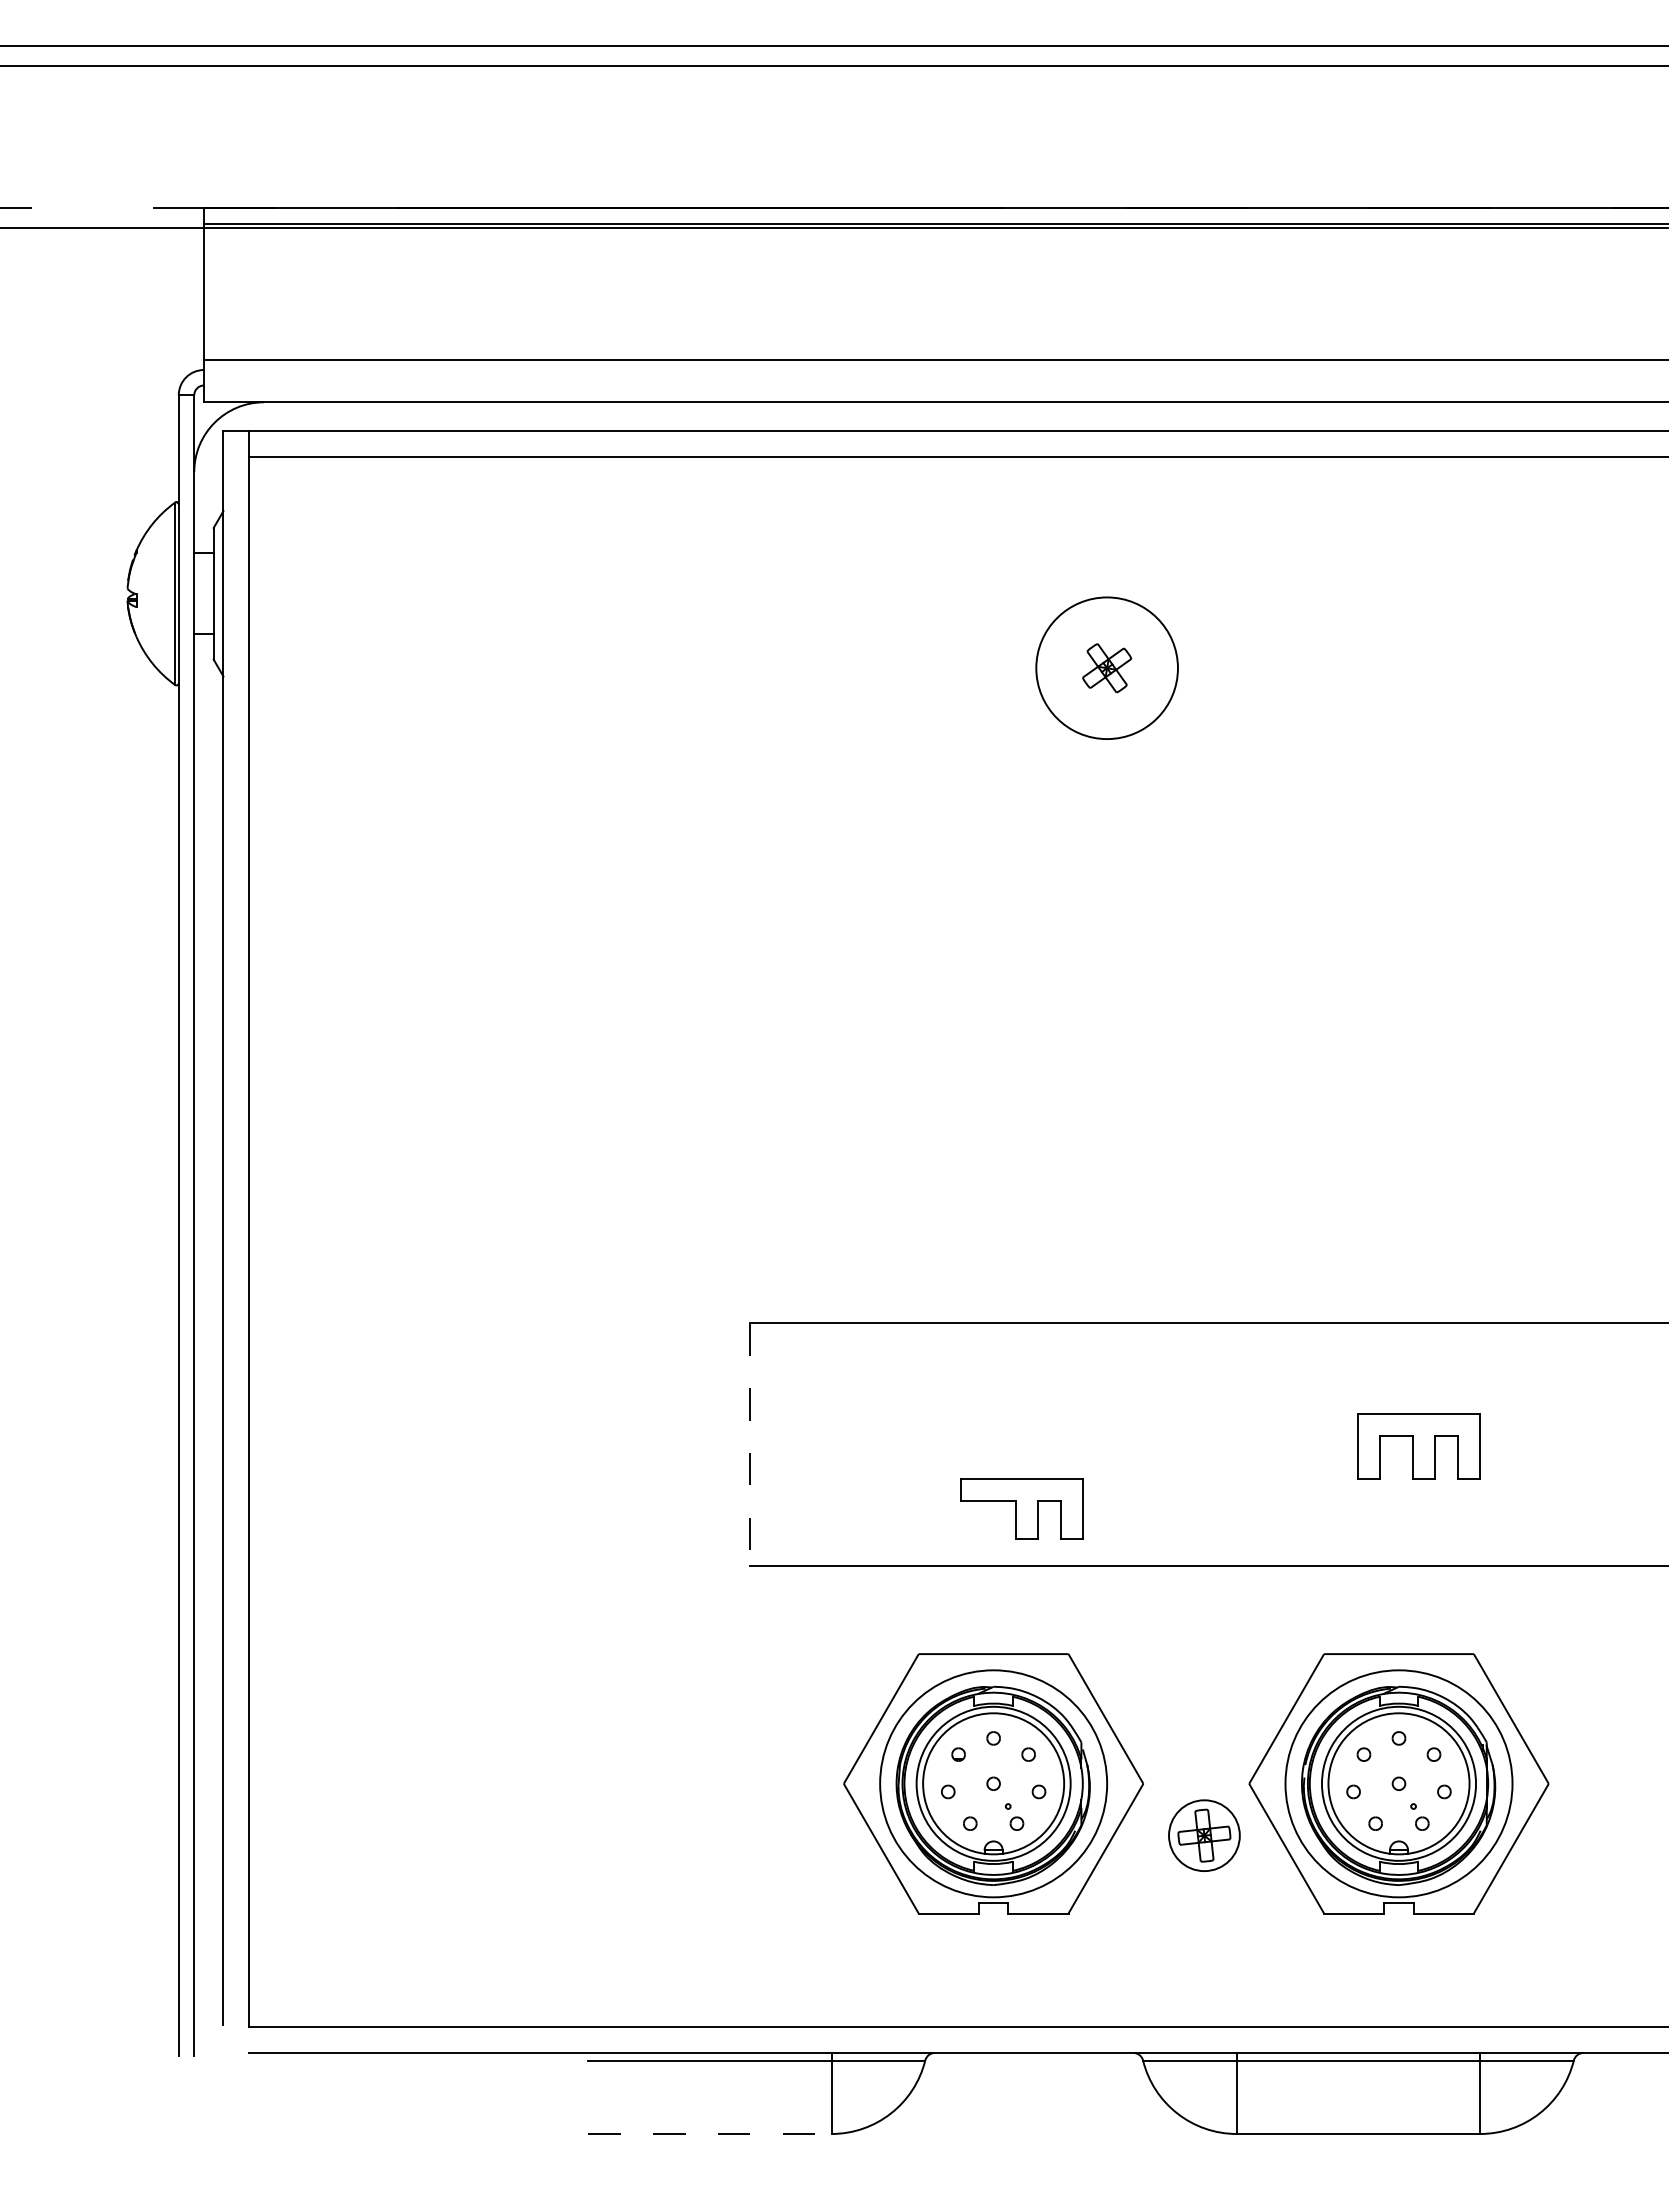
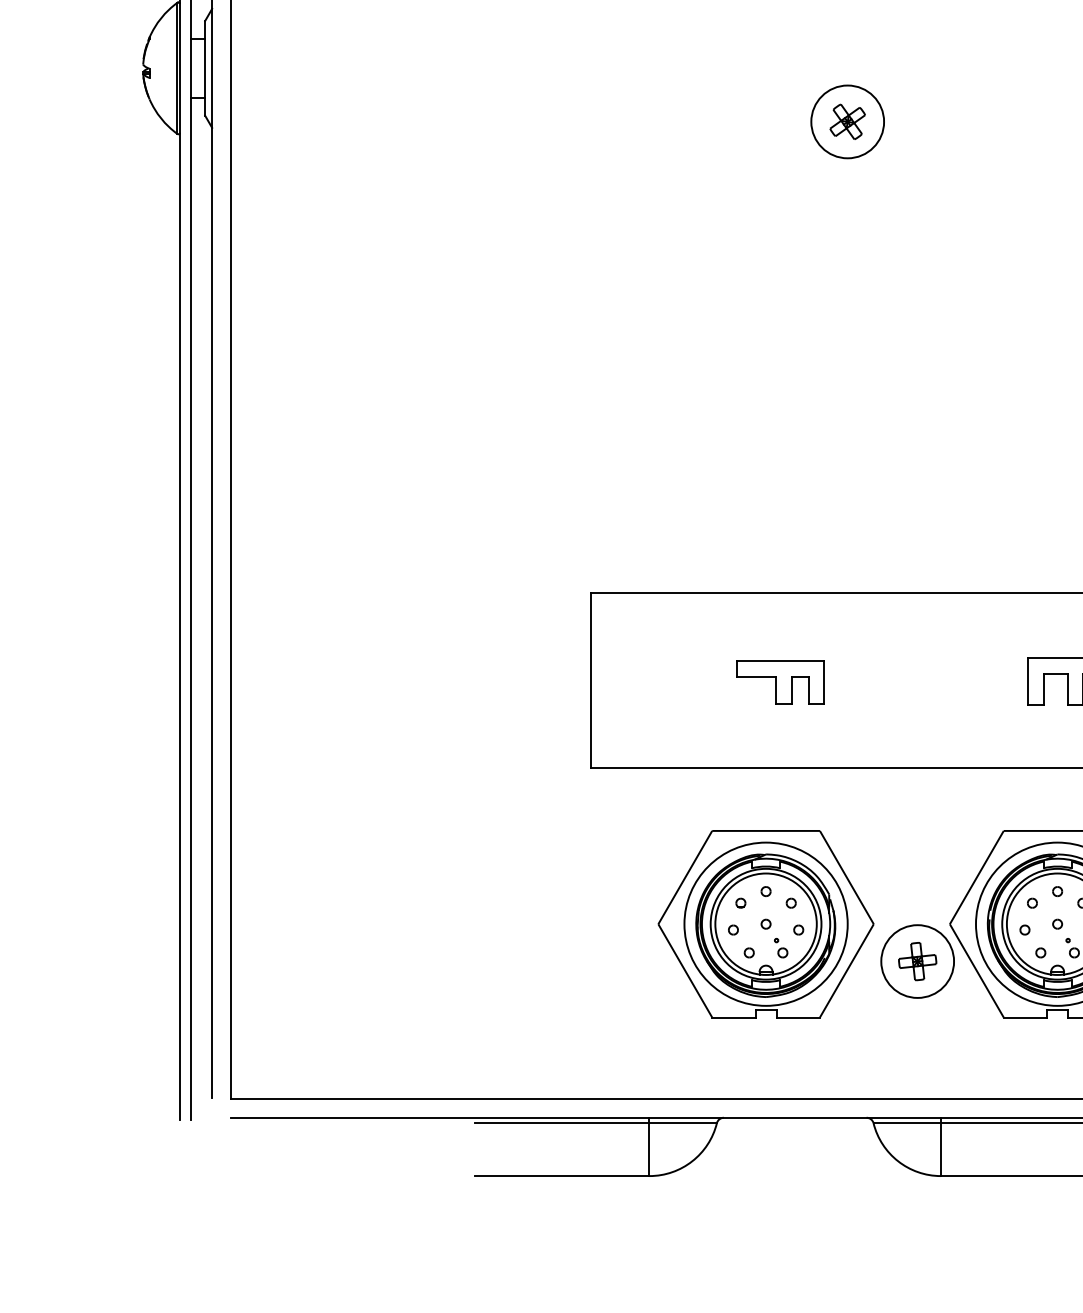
circle: (1106, 667) -> (847, 121), size x0.71
line: (750, 1444) -> (591, 680), dashed -> solid
part: (1021, 1508) -> (780, 682), moved
circle: (1204, 1835) -> (917, 961), size x1.43
line: (709, 2134) -> (561, 1176), dashed -> solid

